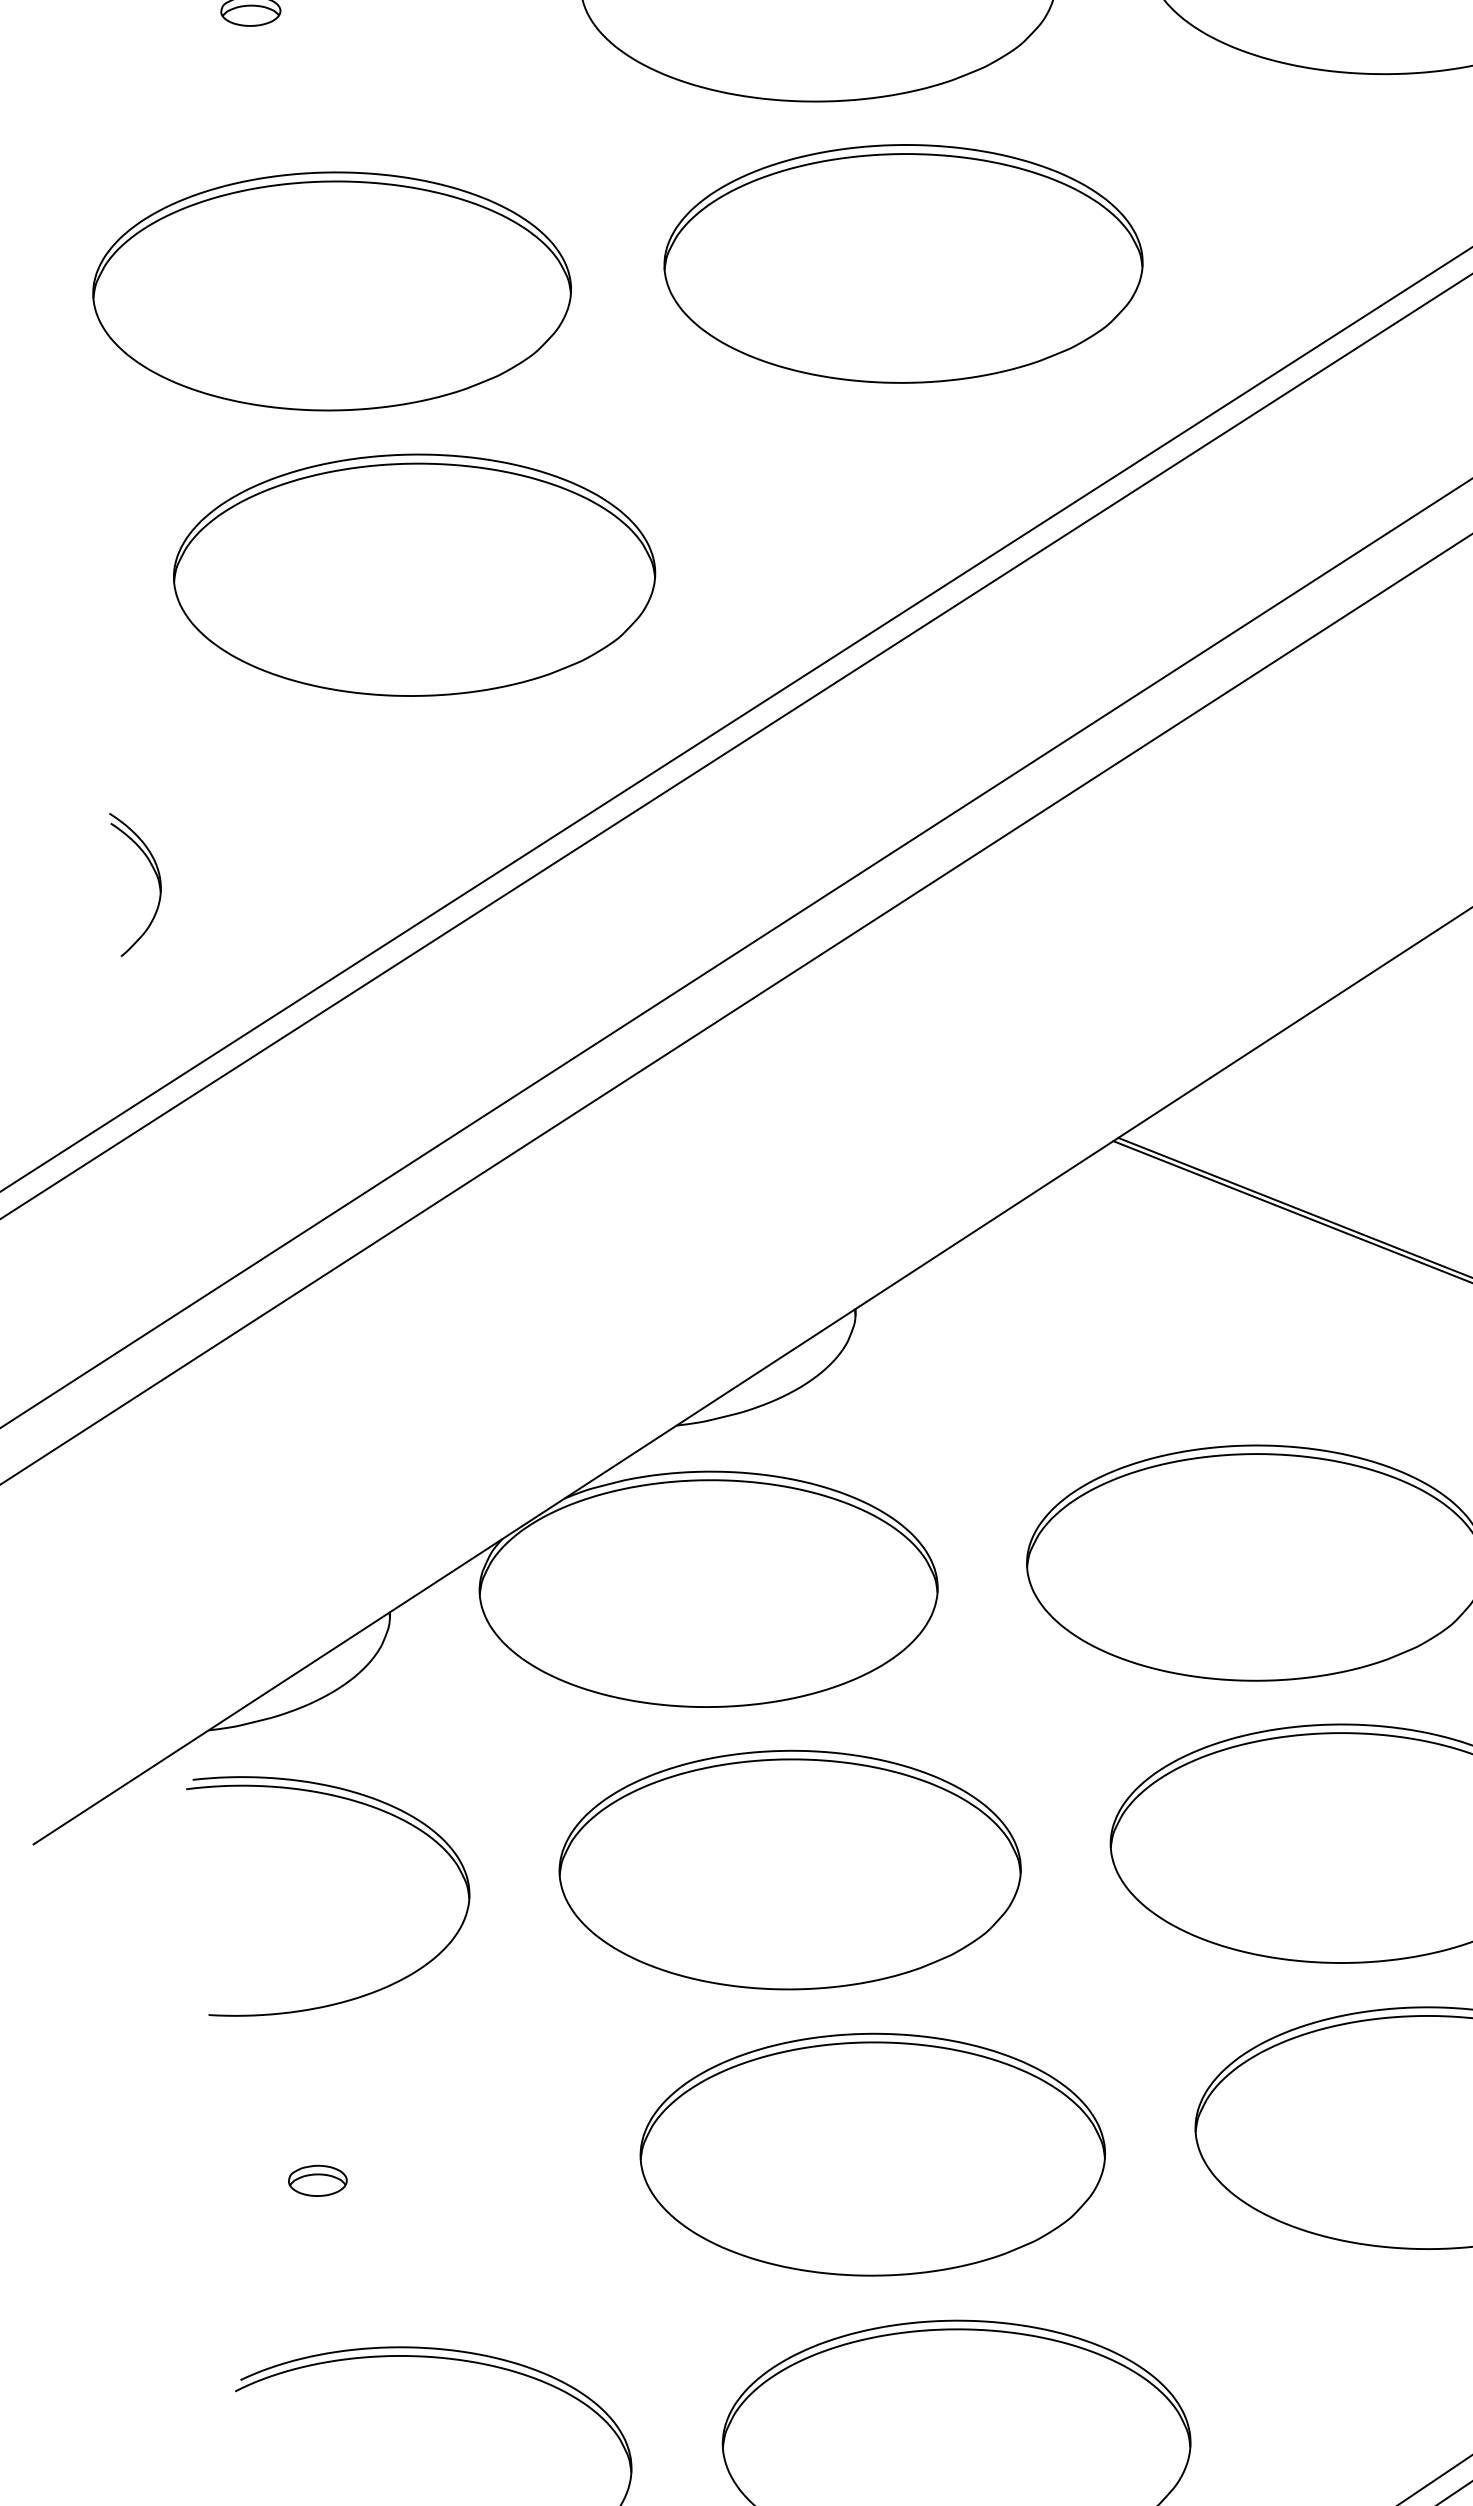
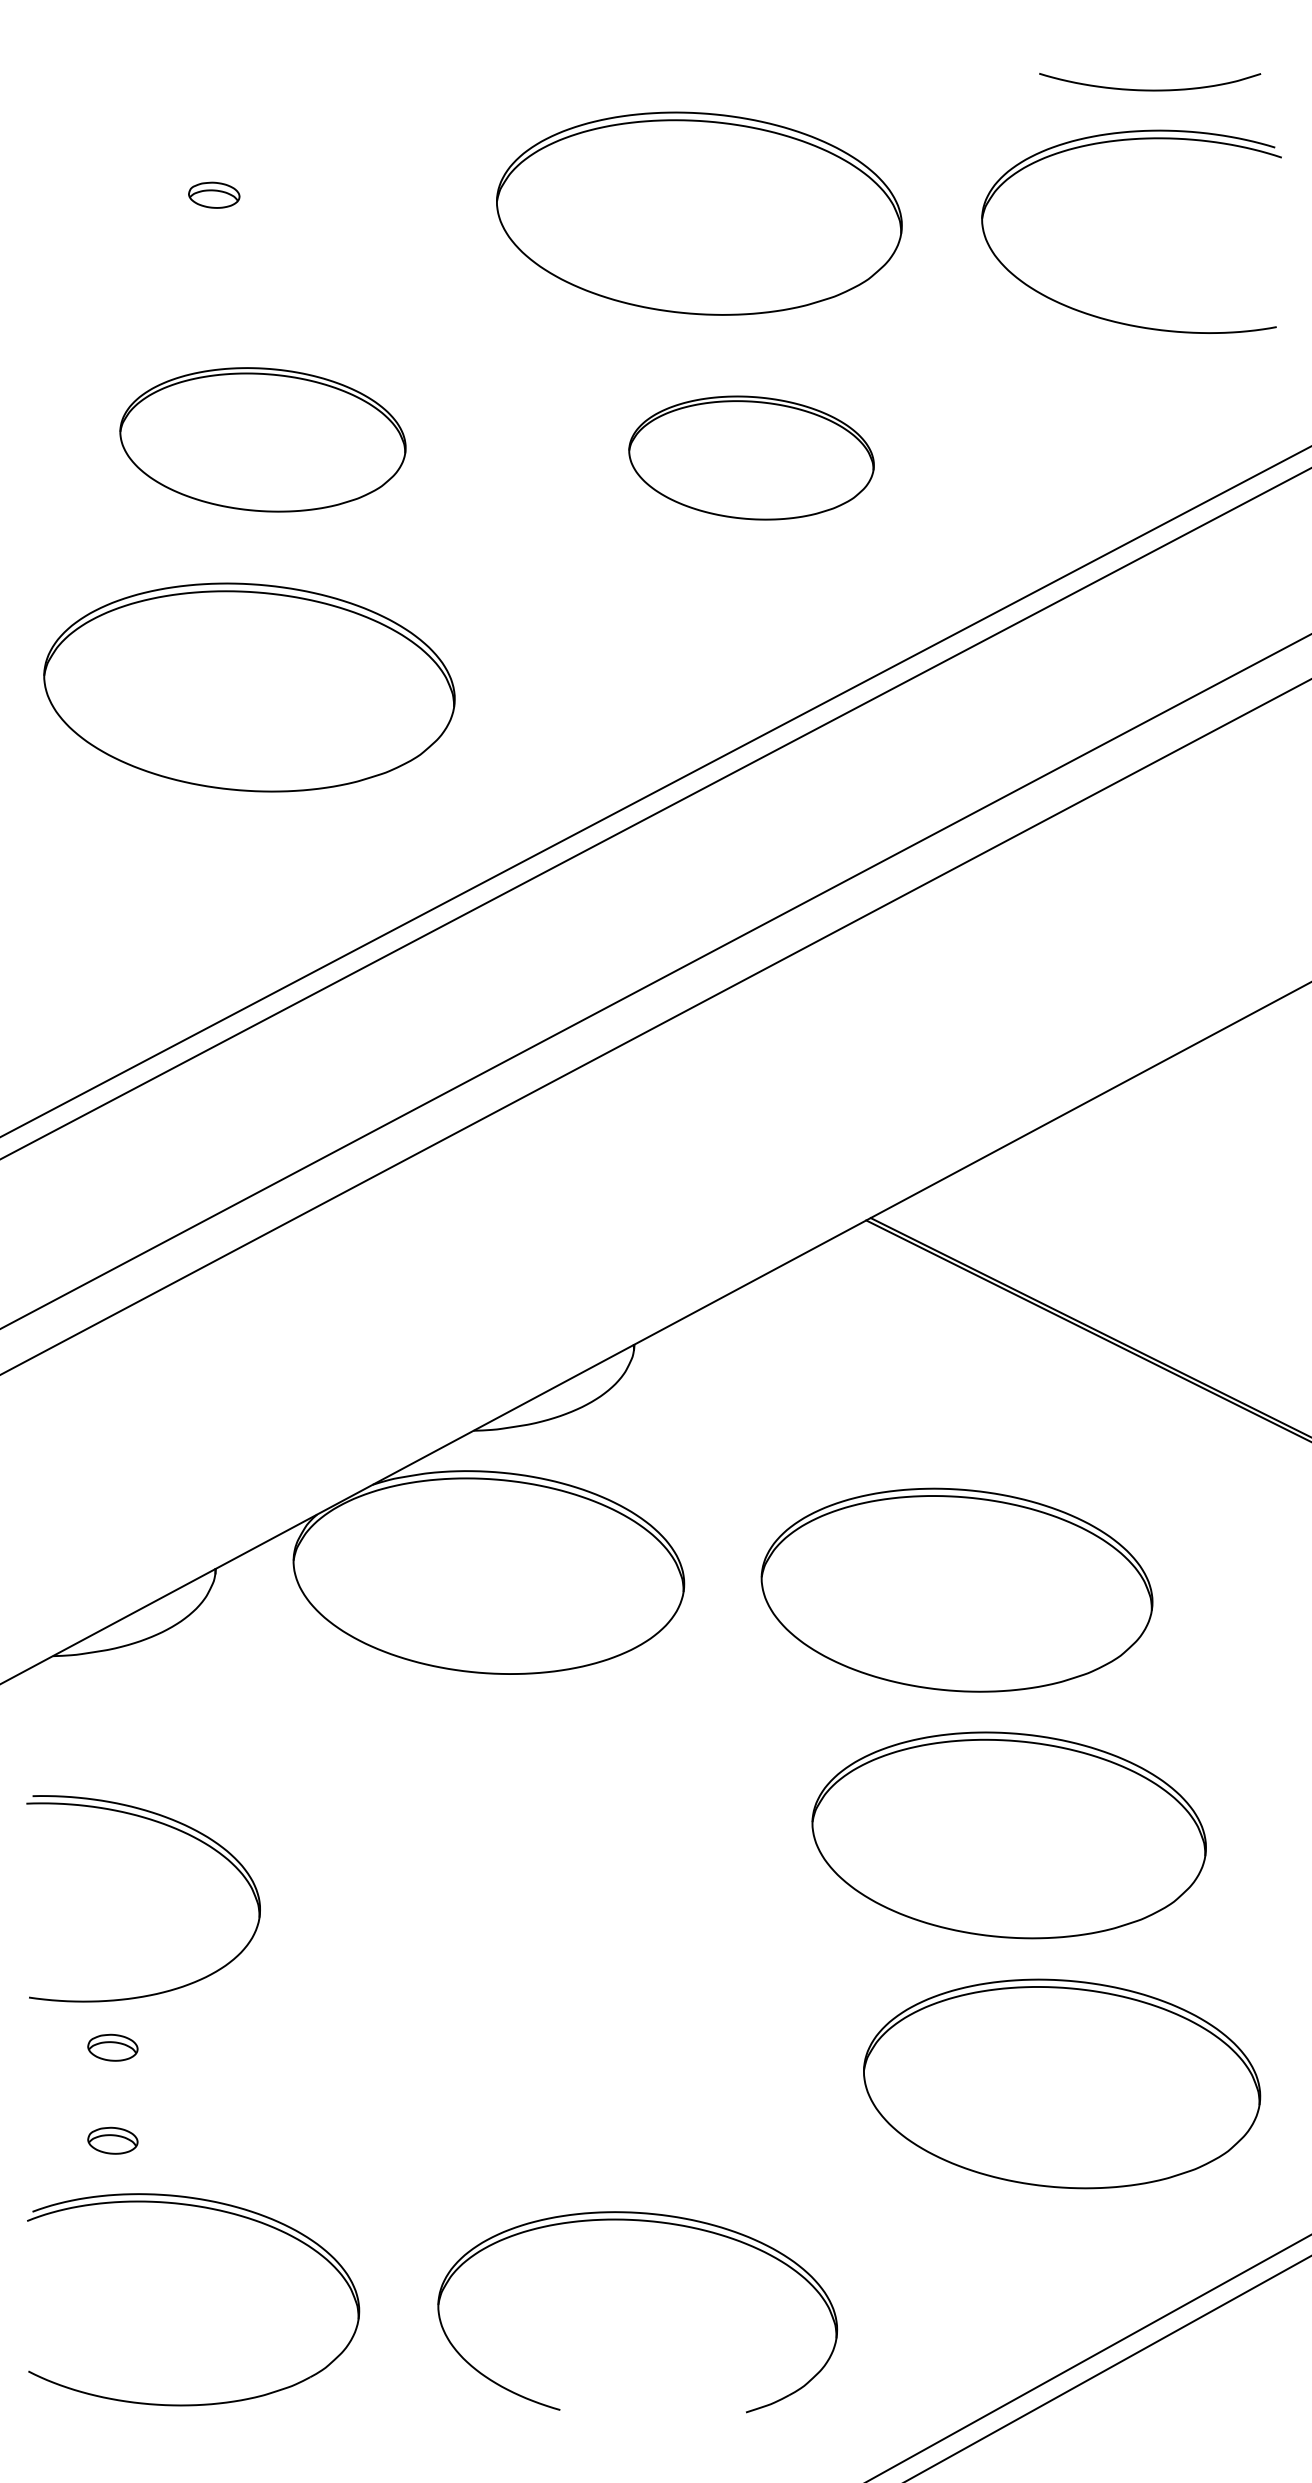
part: (903, 263) -> (751, 457), size x0.6
part: (331, 291) -> (262, 439), size x0.7
part: (414, 575) -> (249, 687), moved
part: (156, 876) -> (70, 925), removed
part: (355, 1802) -> (169, 1827), moved
part: (789, 1870) -> (537, 1817), removed
part: (872, 2154) -> (587, 2065), removed
part: (326, 2289) -> (112, 2140), added

